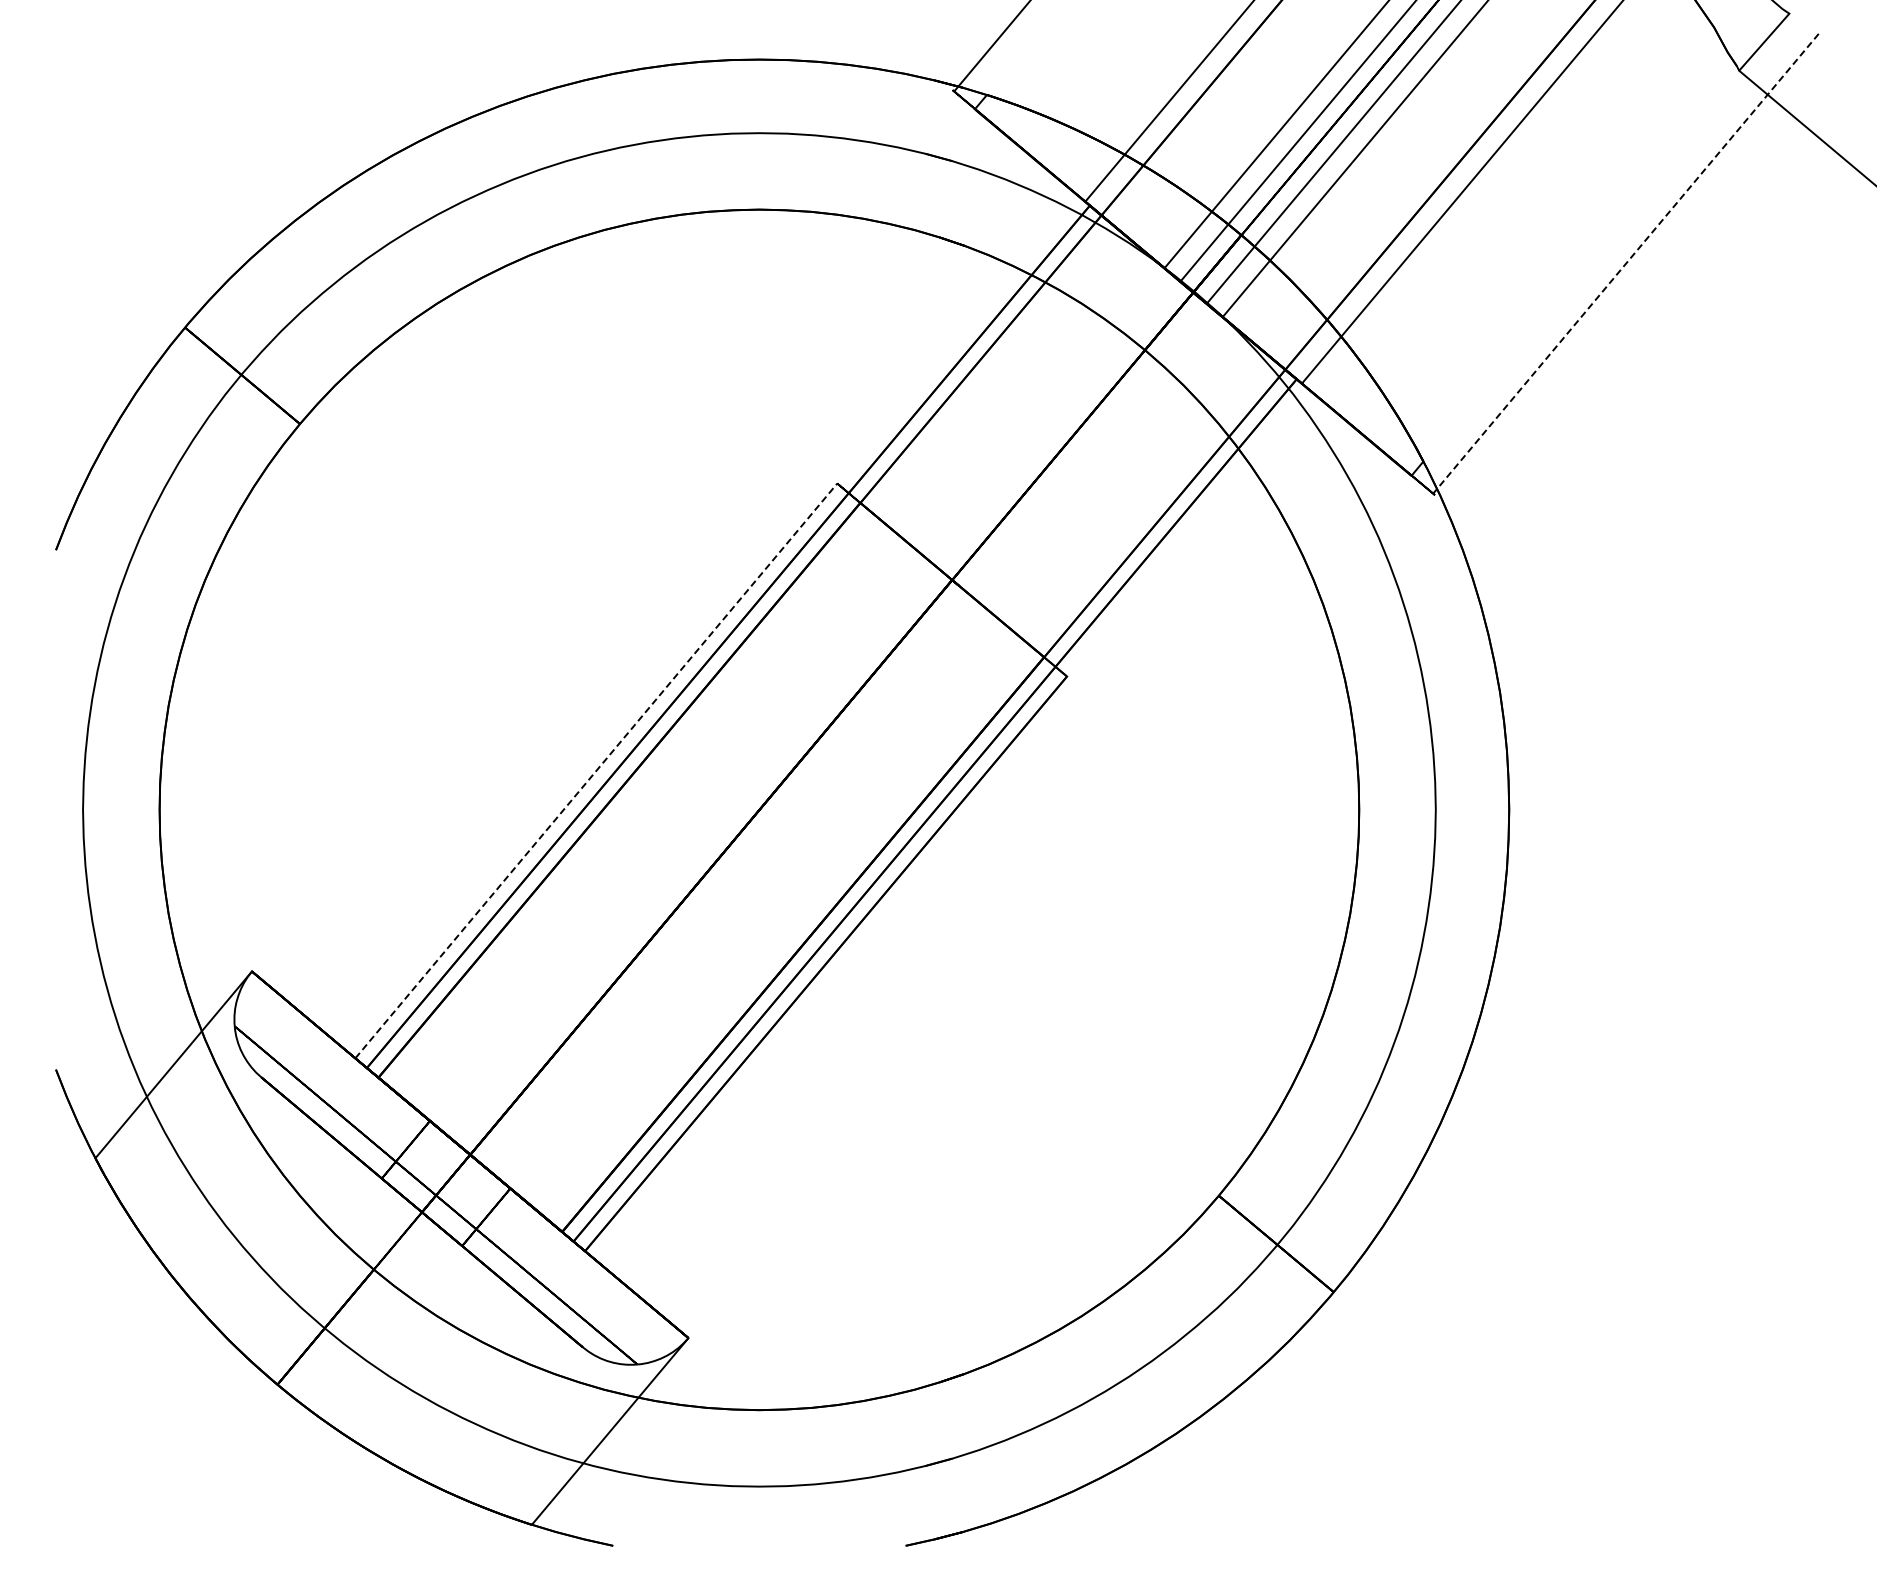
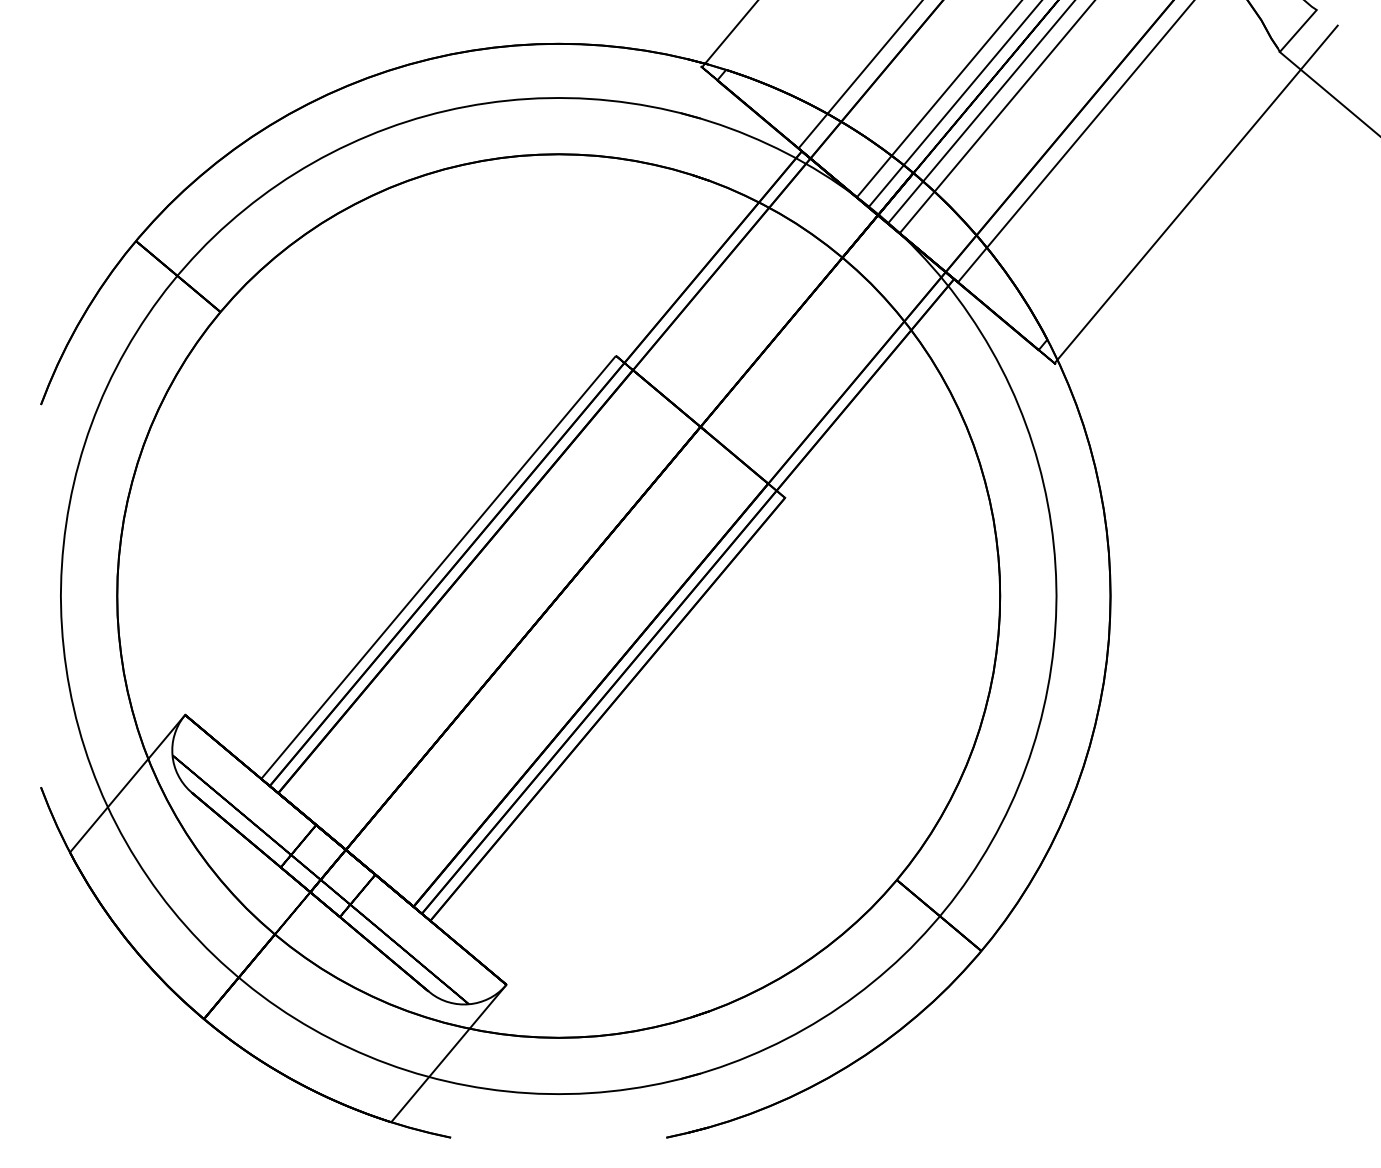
line: (1625, 264) -> (1196, 194), dashed -> solid
line: (596, 770) -> (438, 567), dashed -> solid

